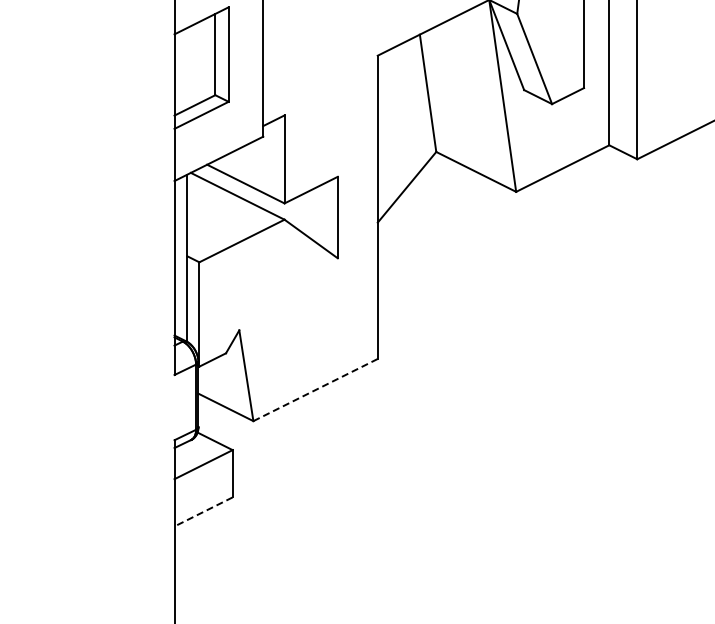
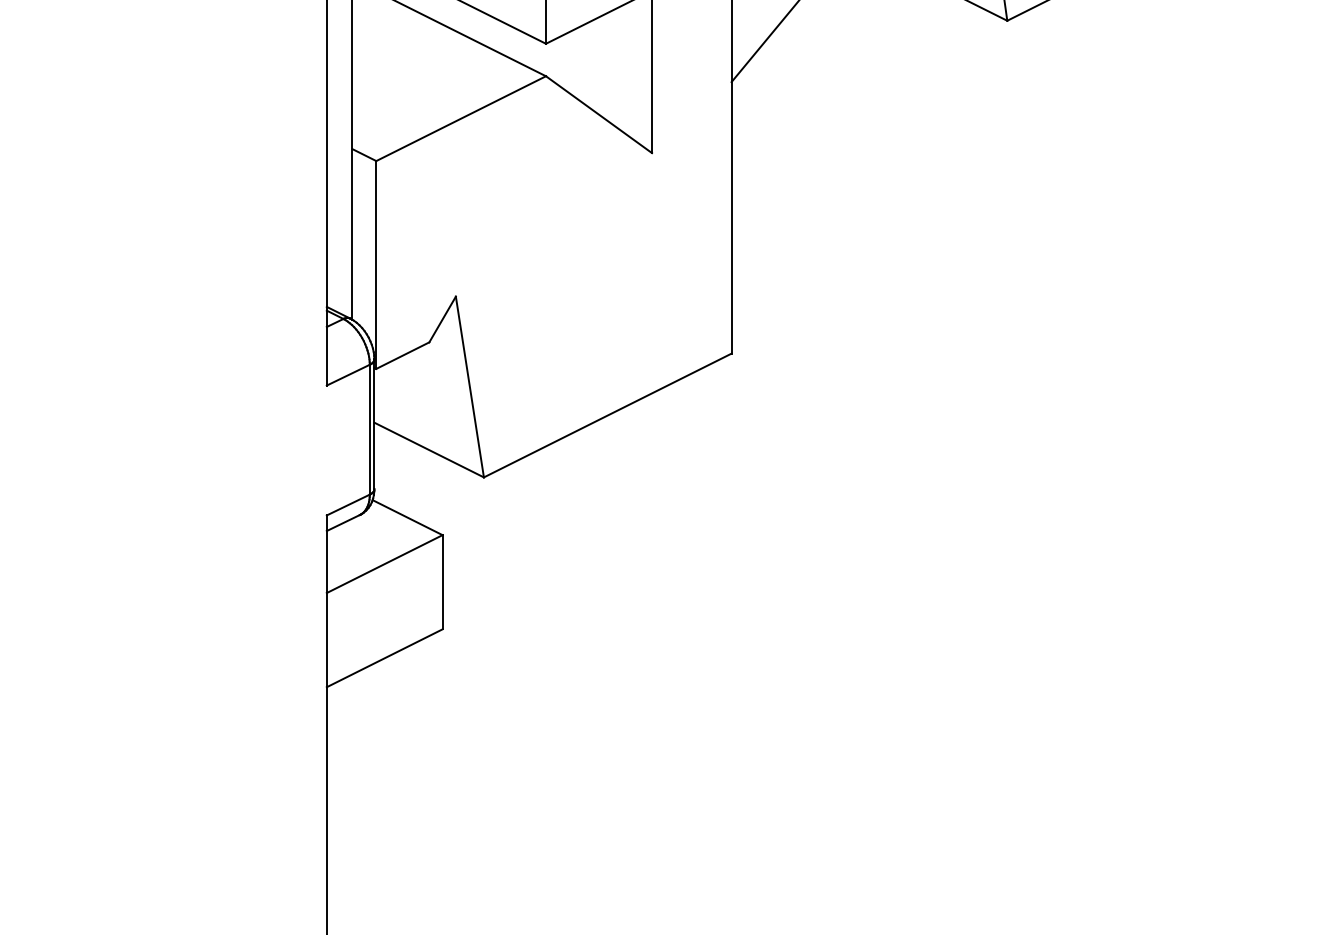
line: (315, 390) -> (607, 416), dashed -> solid
line: (203, 512) -> (384, 659), dashed -> solid

